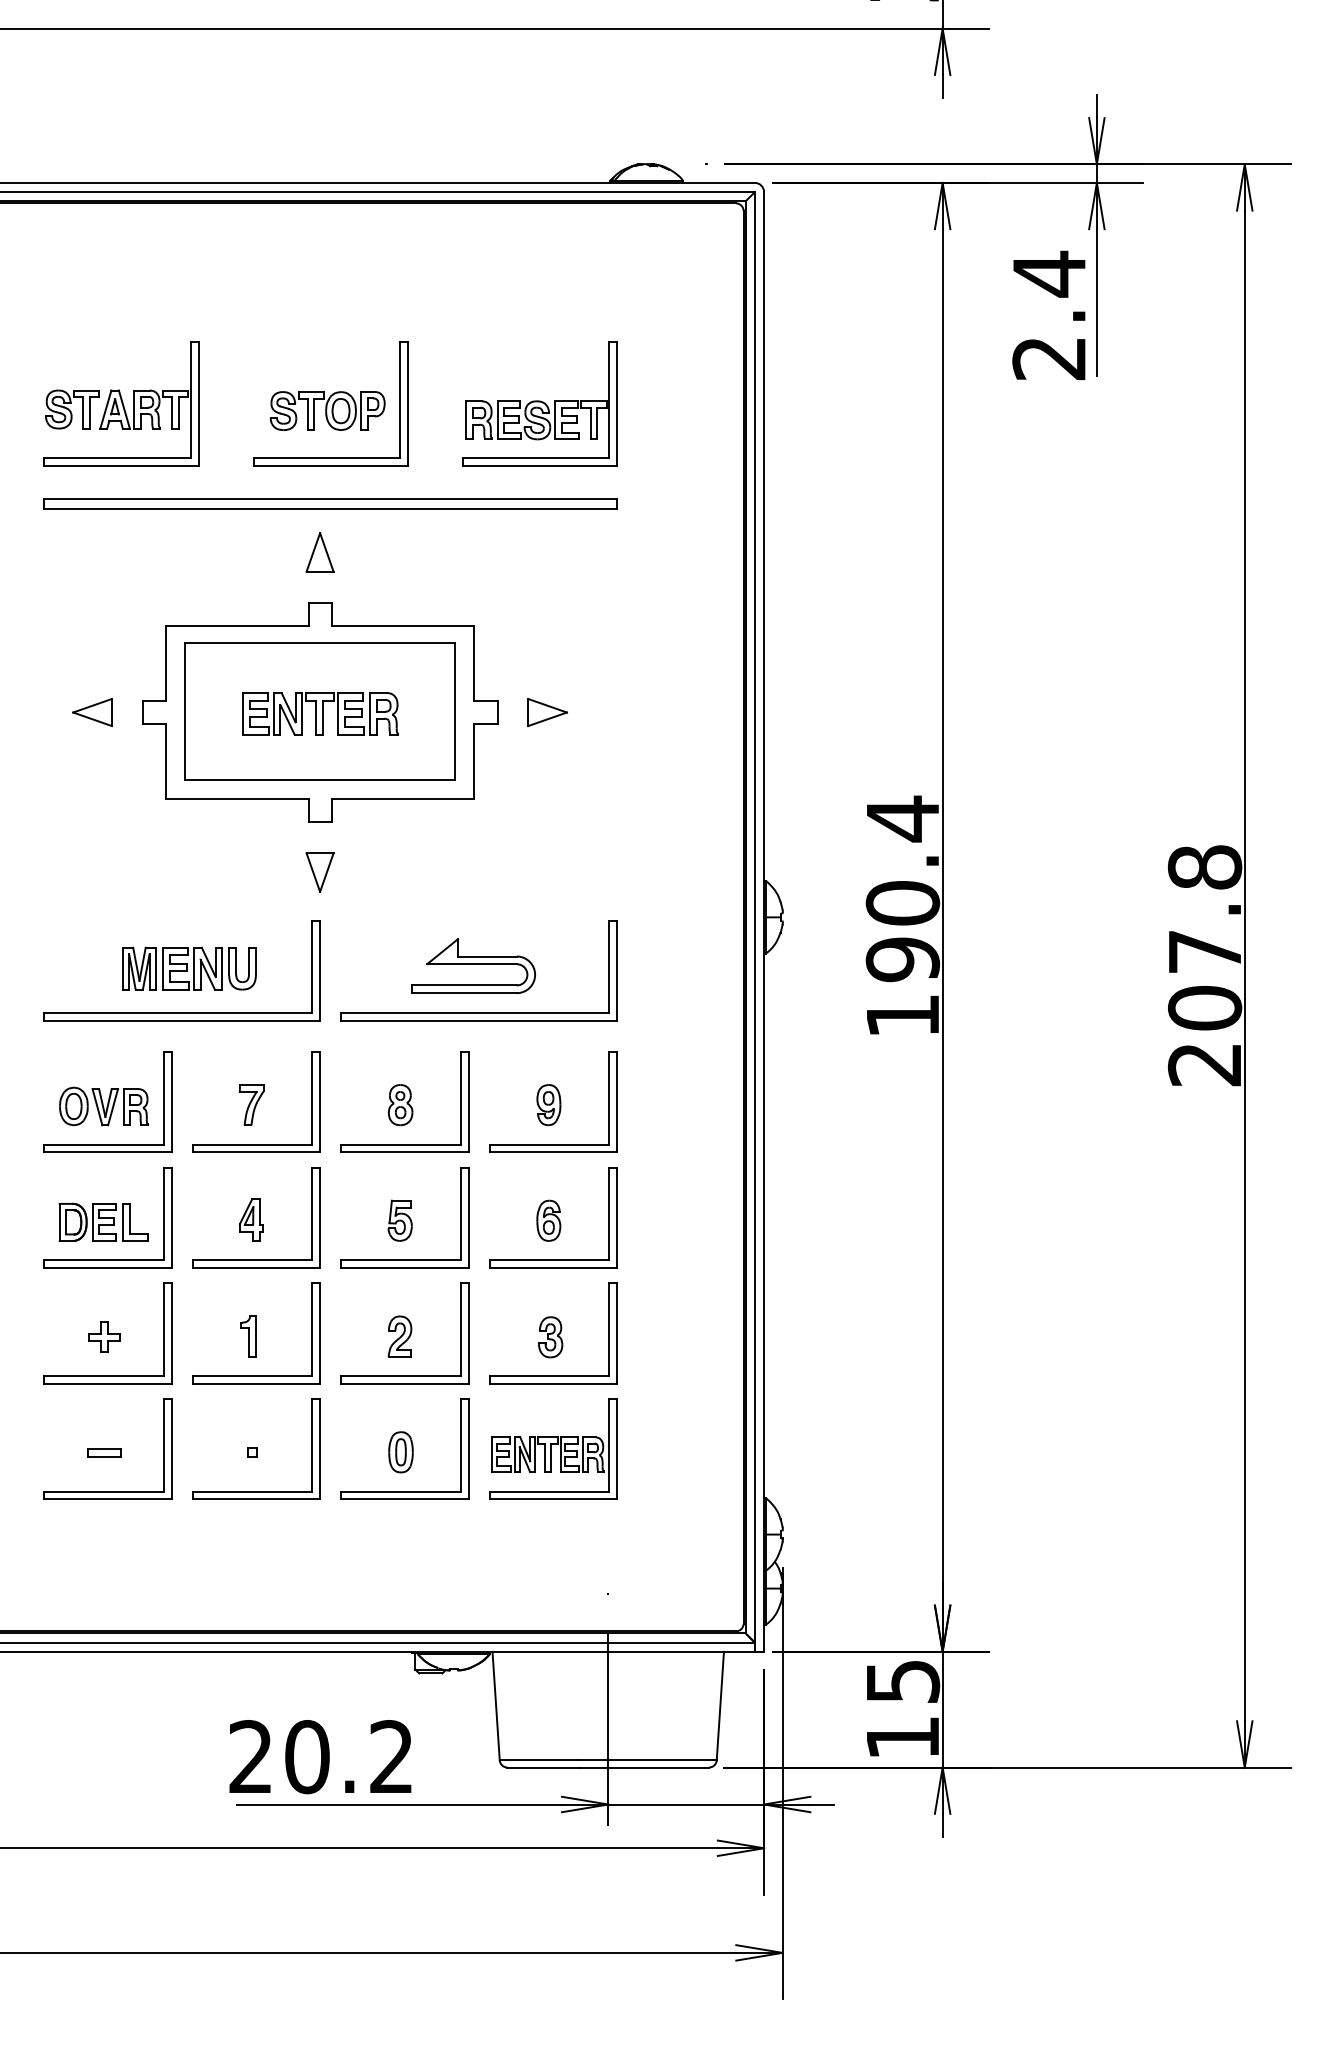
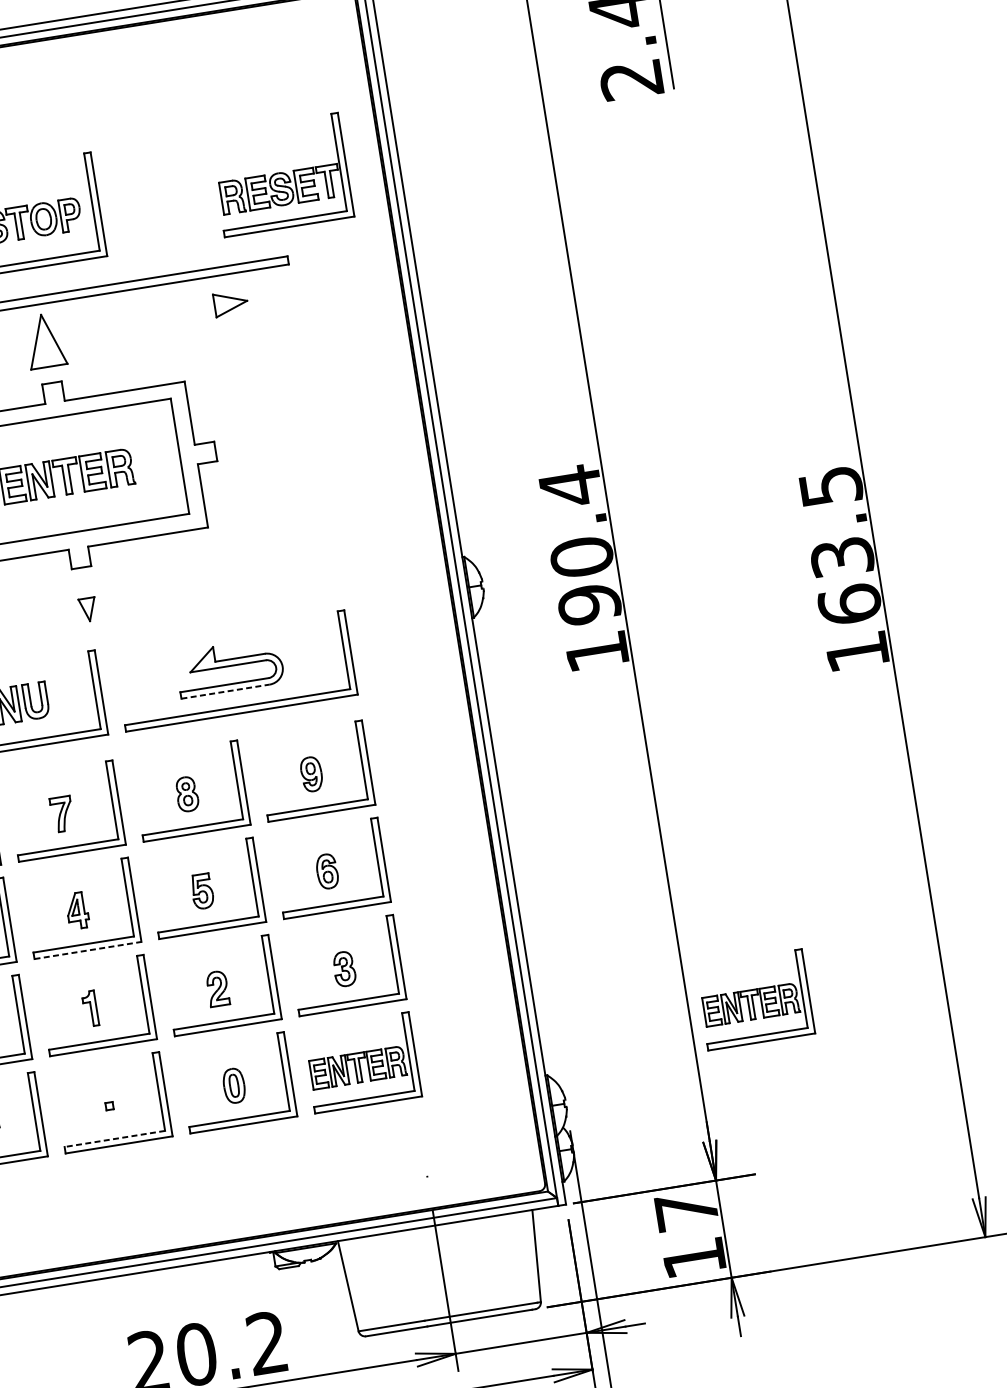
part: (539, 403) -> (280, 174), moved
part: (319, 552) -> (44, 340), size x1.6
part: (547, 712) -> (230, 303), moved
part: (319, 872) -> (87, 609), size x0.7
text: (1204, 965) -> (843, 568), 207.8 -> 163.5
line: (464, 993) -> (225, 691), solid -> dashed
line: (256, 1268) -> (88, 950), solid -> dashed
part: (1021, 1448) -> (754, 999), added
line: (252, 1491) -> (114, 1138), solid -> dashed
text: (903, 1681) -> (687, 1210), 15 -> 17

